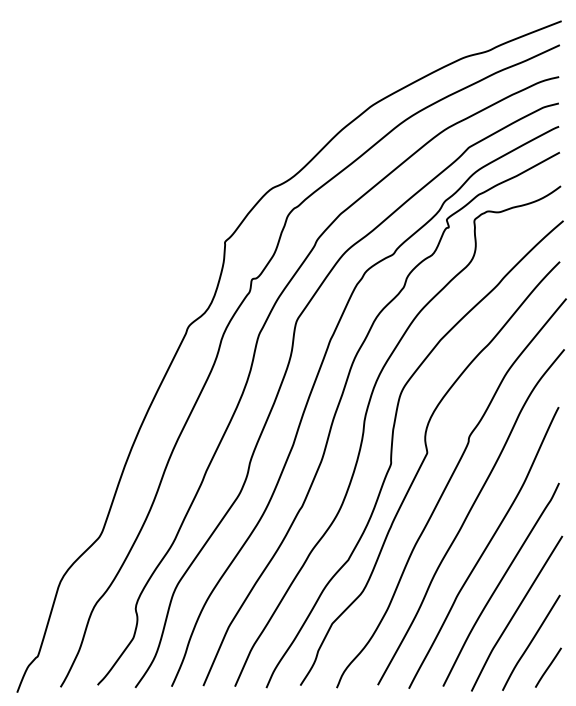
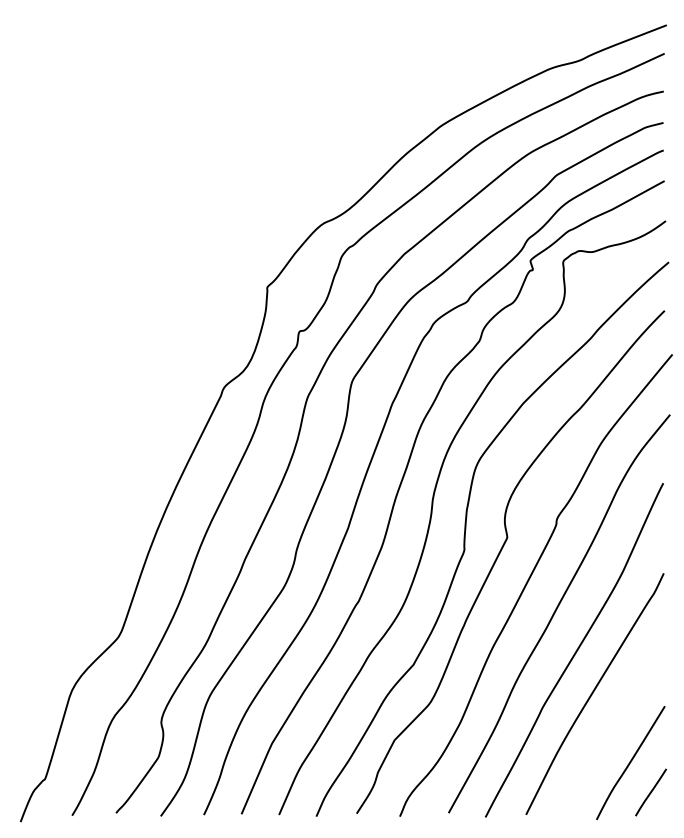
curve: (516, 612) -> (613, 726), removed

